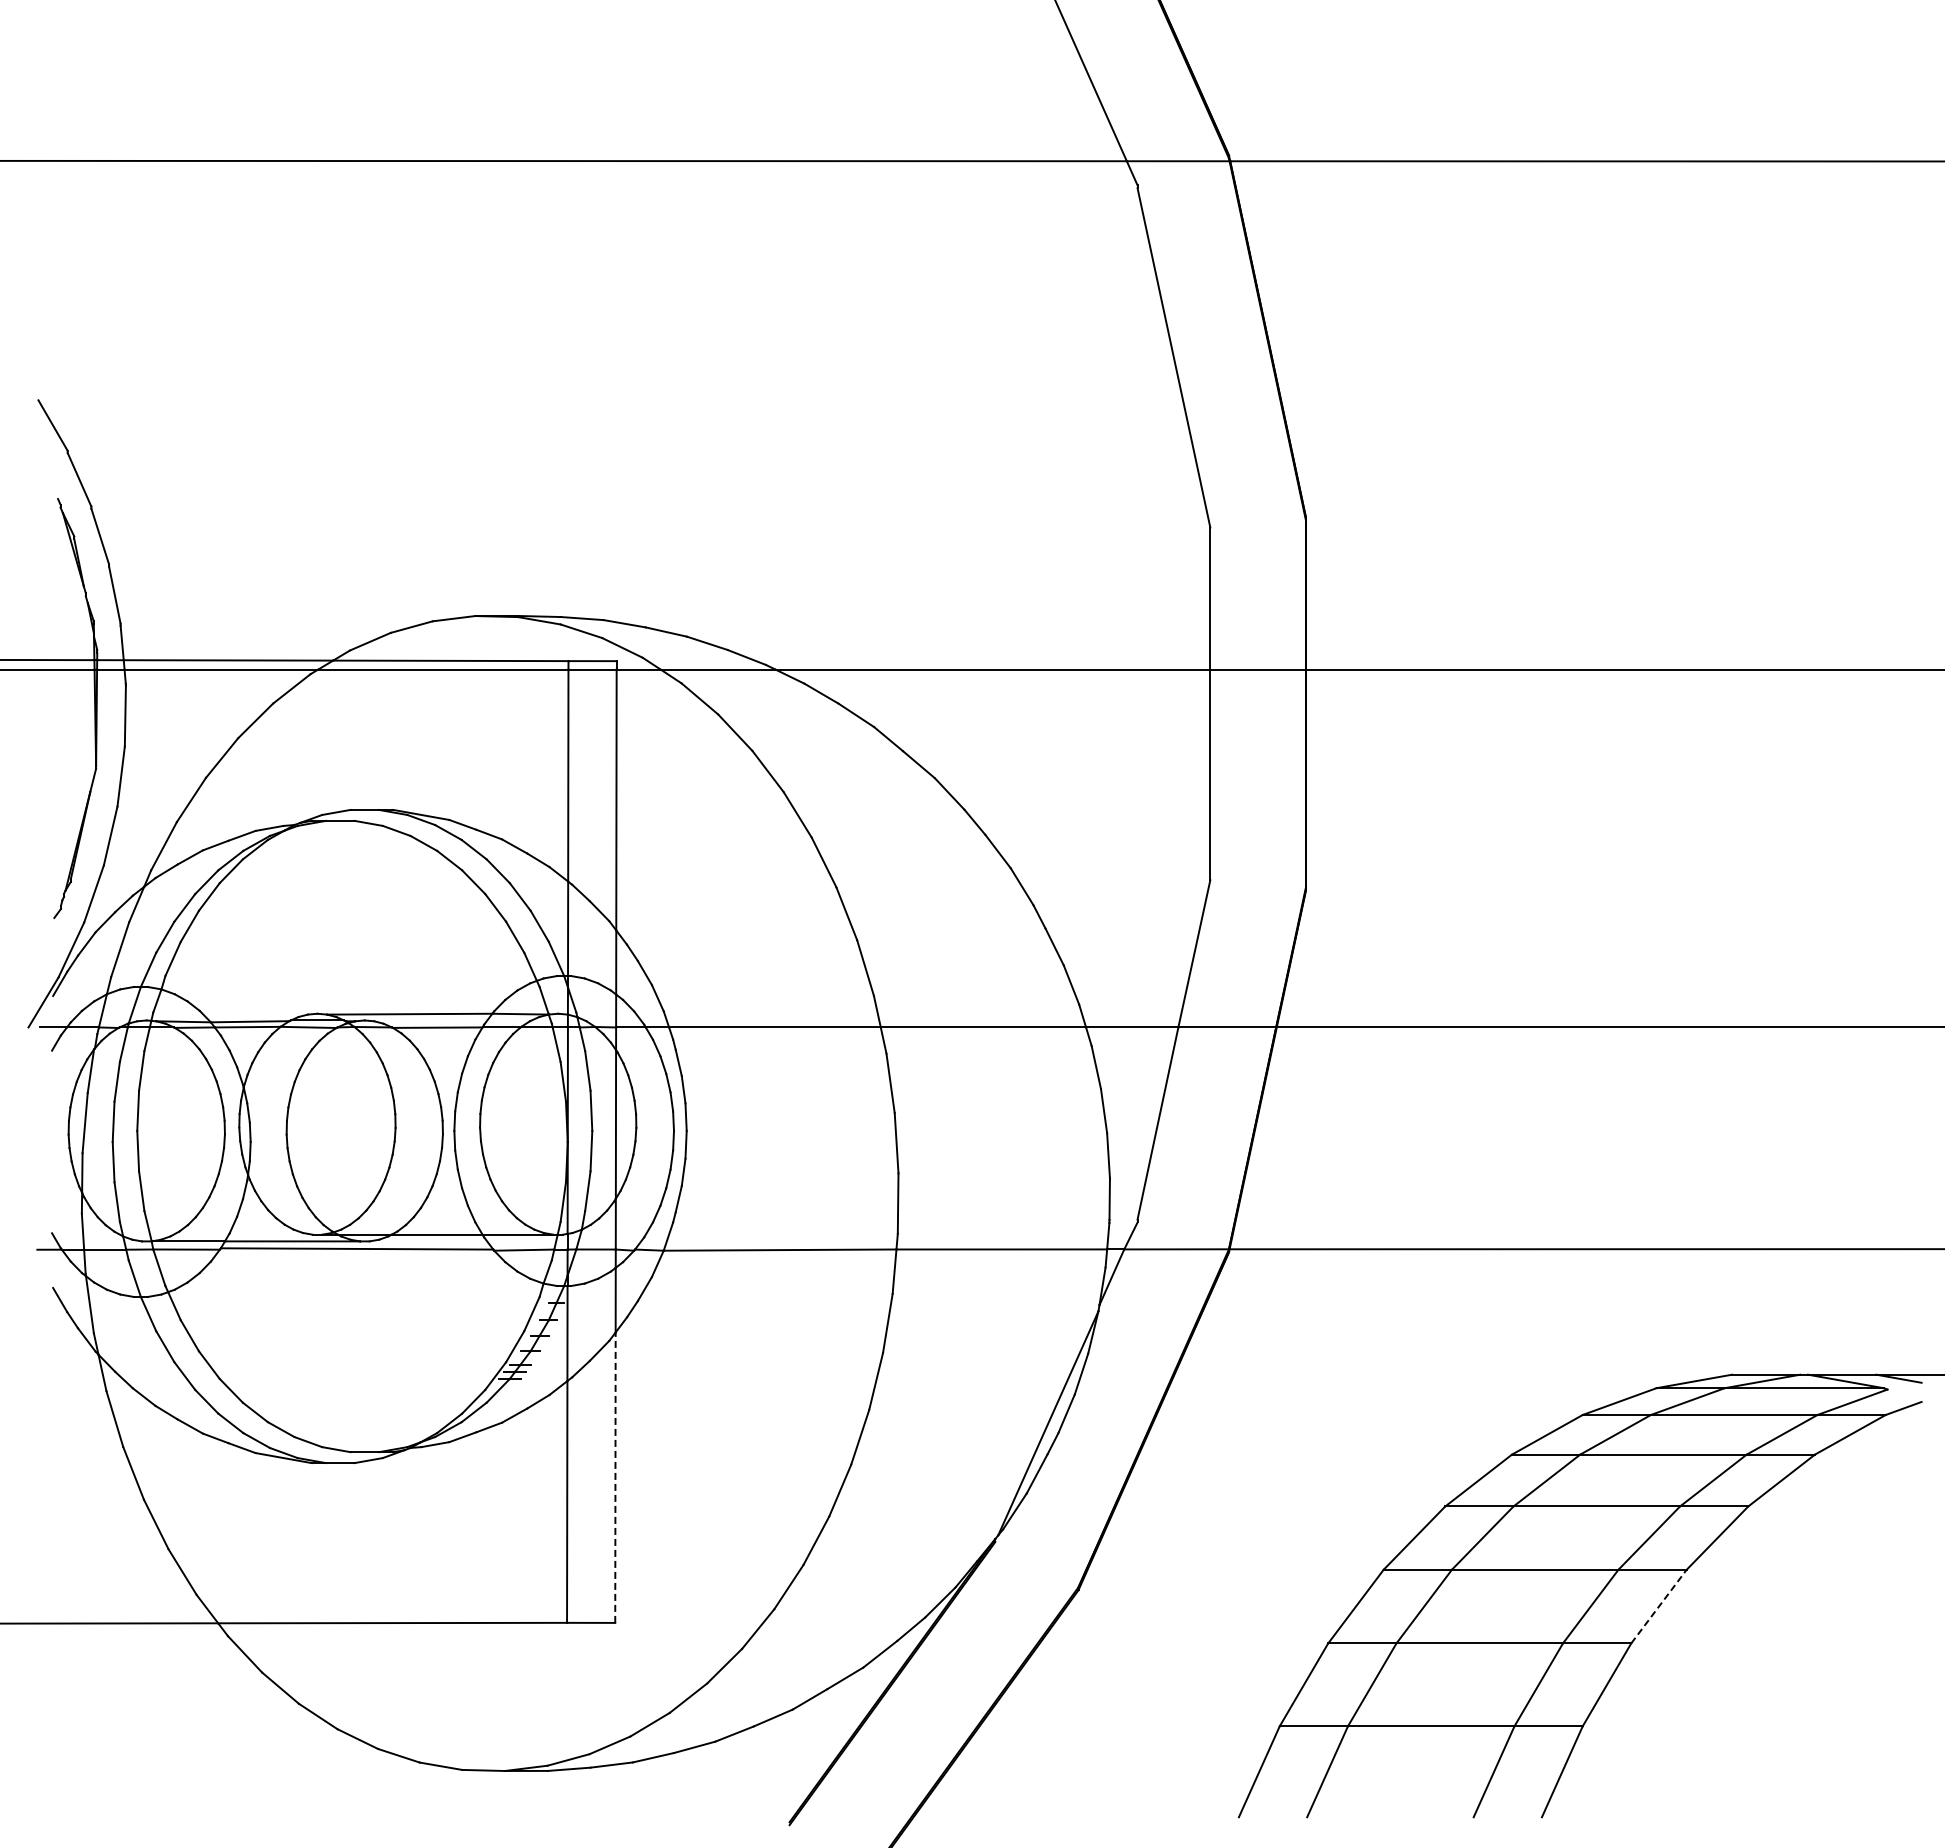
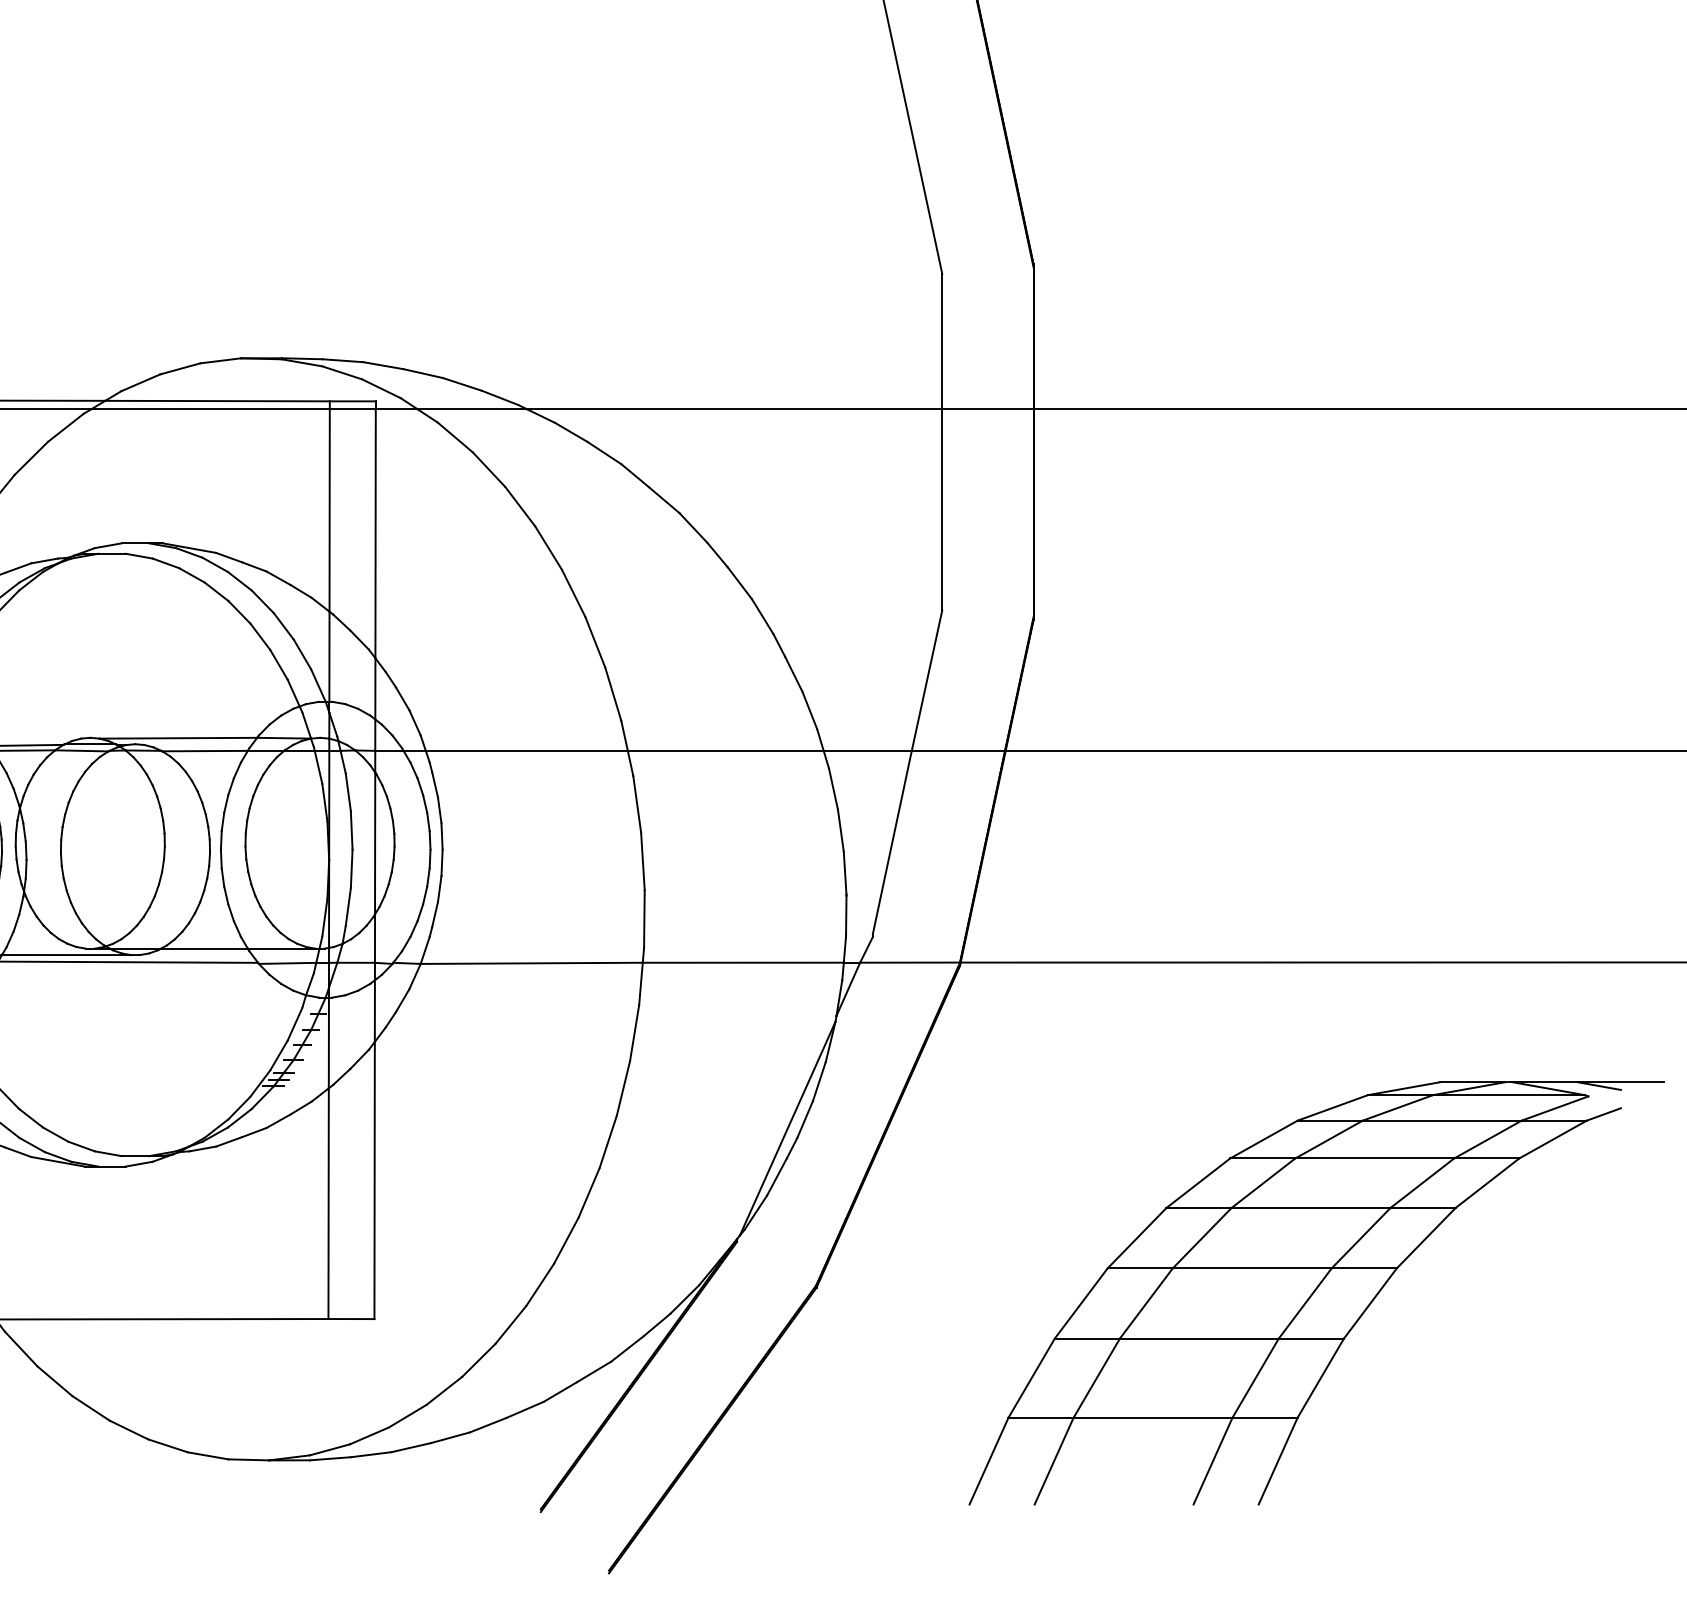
line: (615, 1477) -> (374, 1180), dashed -> solid
line: (1659, 1606) -> (1370, 1303), dashed -> solid

